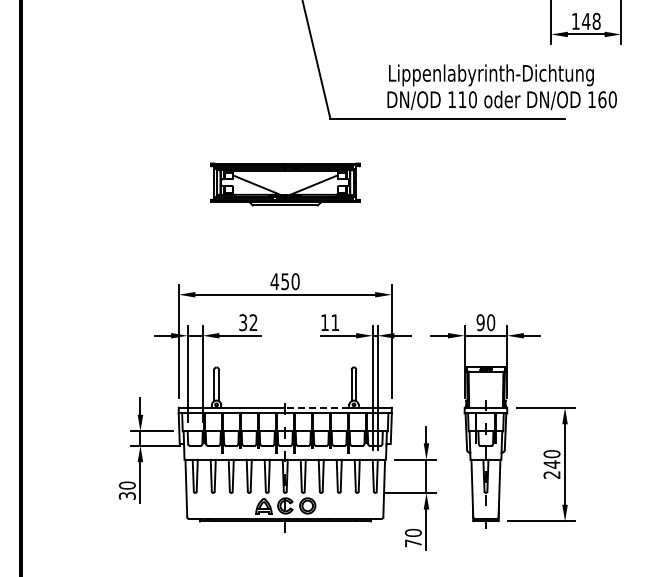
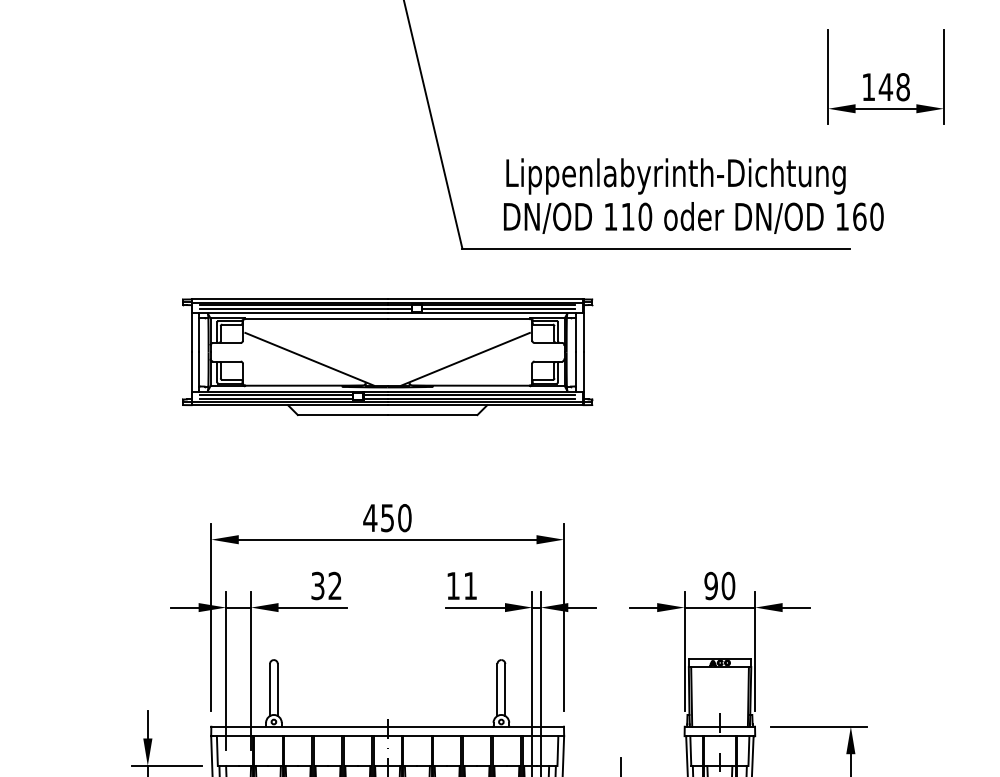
text: (501, 87) -> (692, 196), moved
part: (285, 184) -> (388, 357), size x1.67
line: (317, 407) -> (440, 726), dashed -> solid

